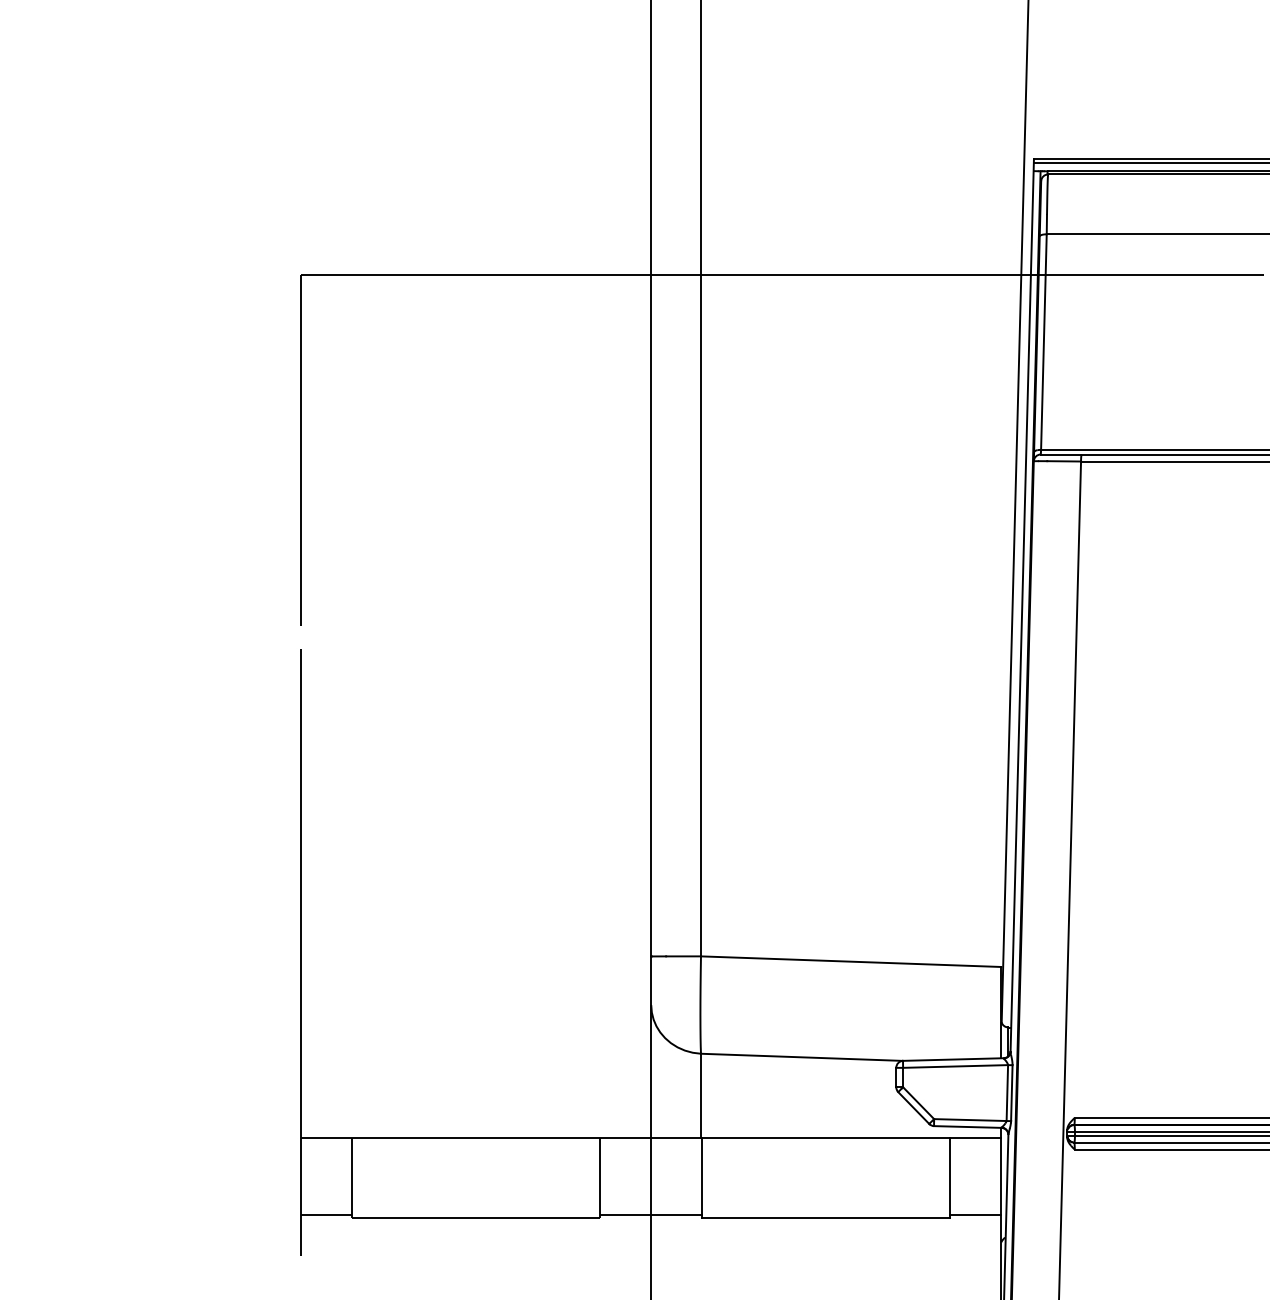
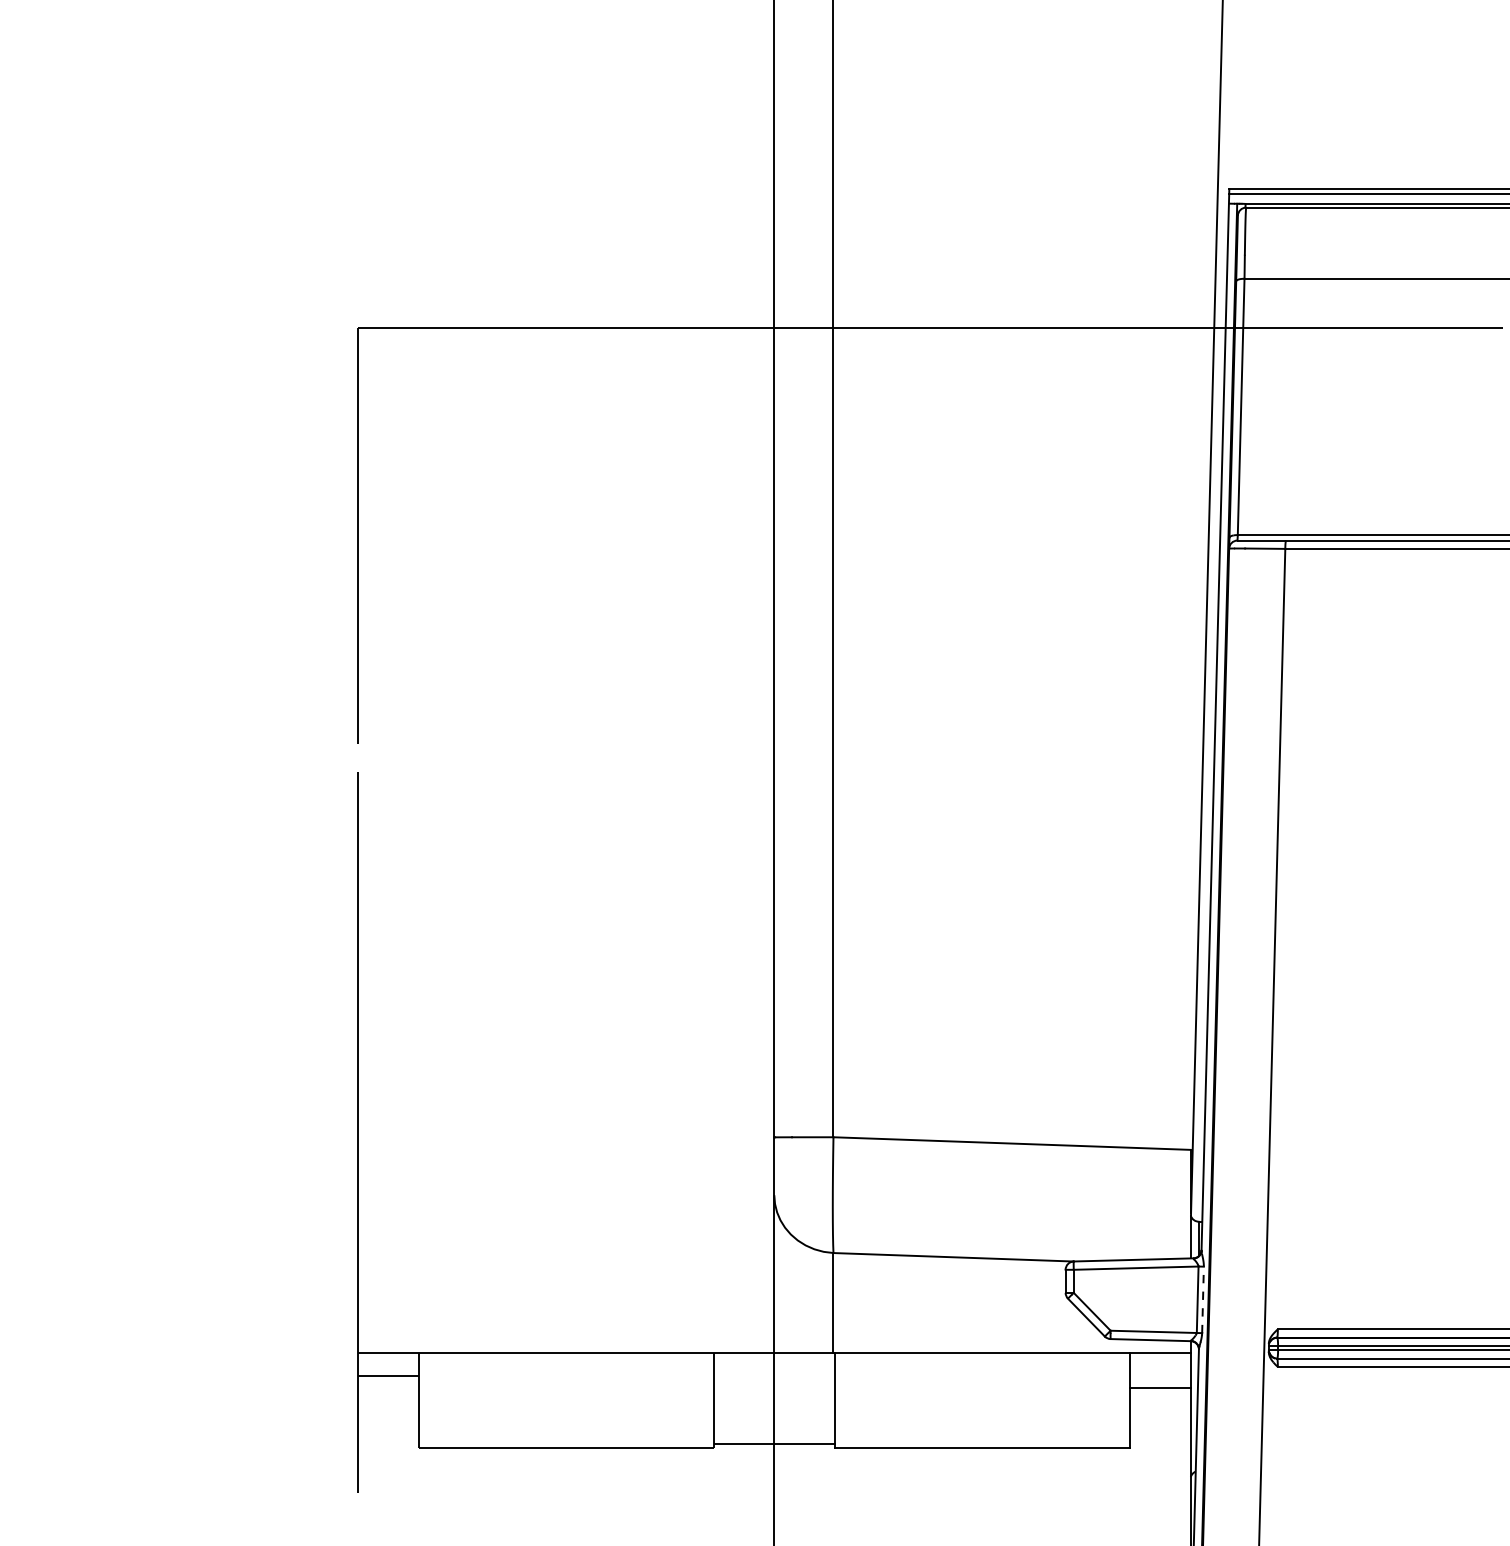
line: (1012, 1092) -> (1203, 1299), solid -> dashed
line: (326, 1214) -> (388, 1376), moved
line: (975, 1214) -> (1159, 1388), moved

